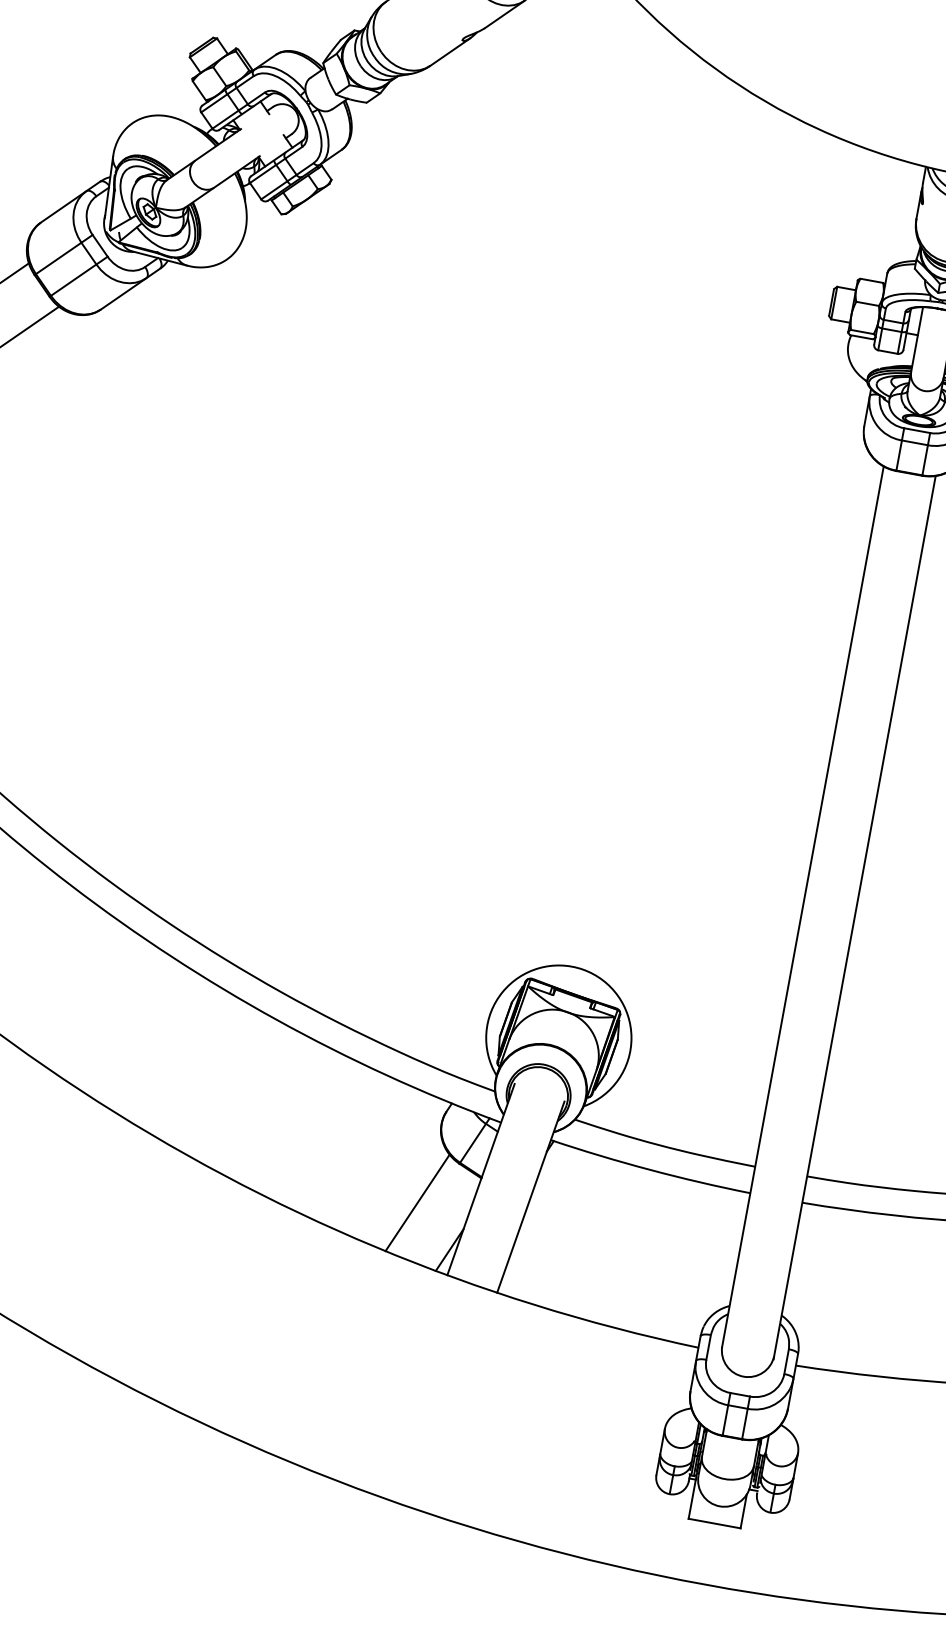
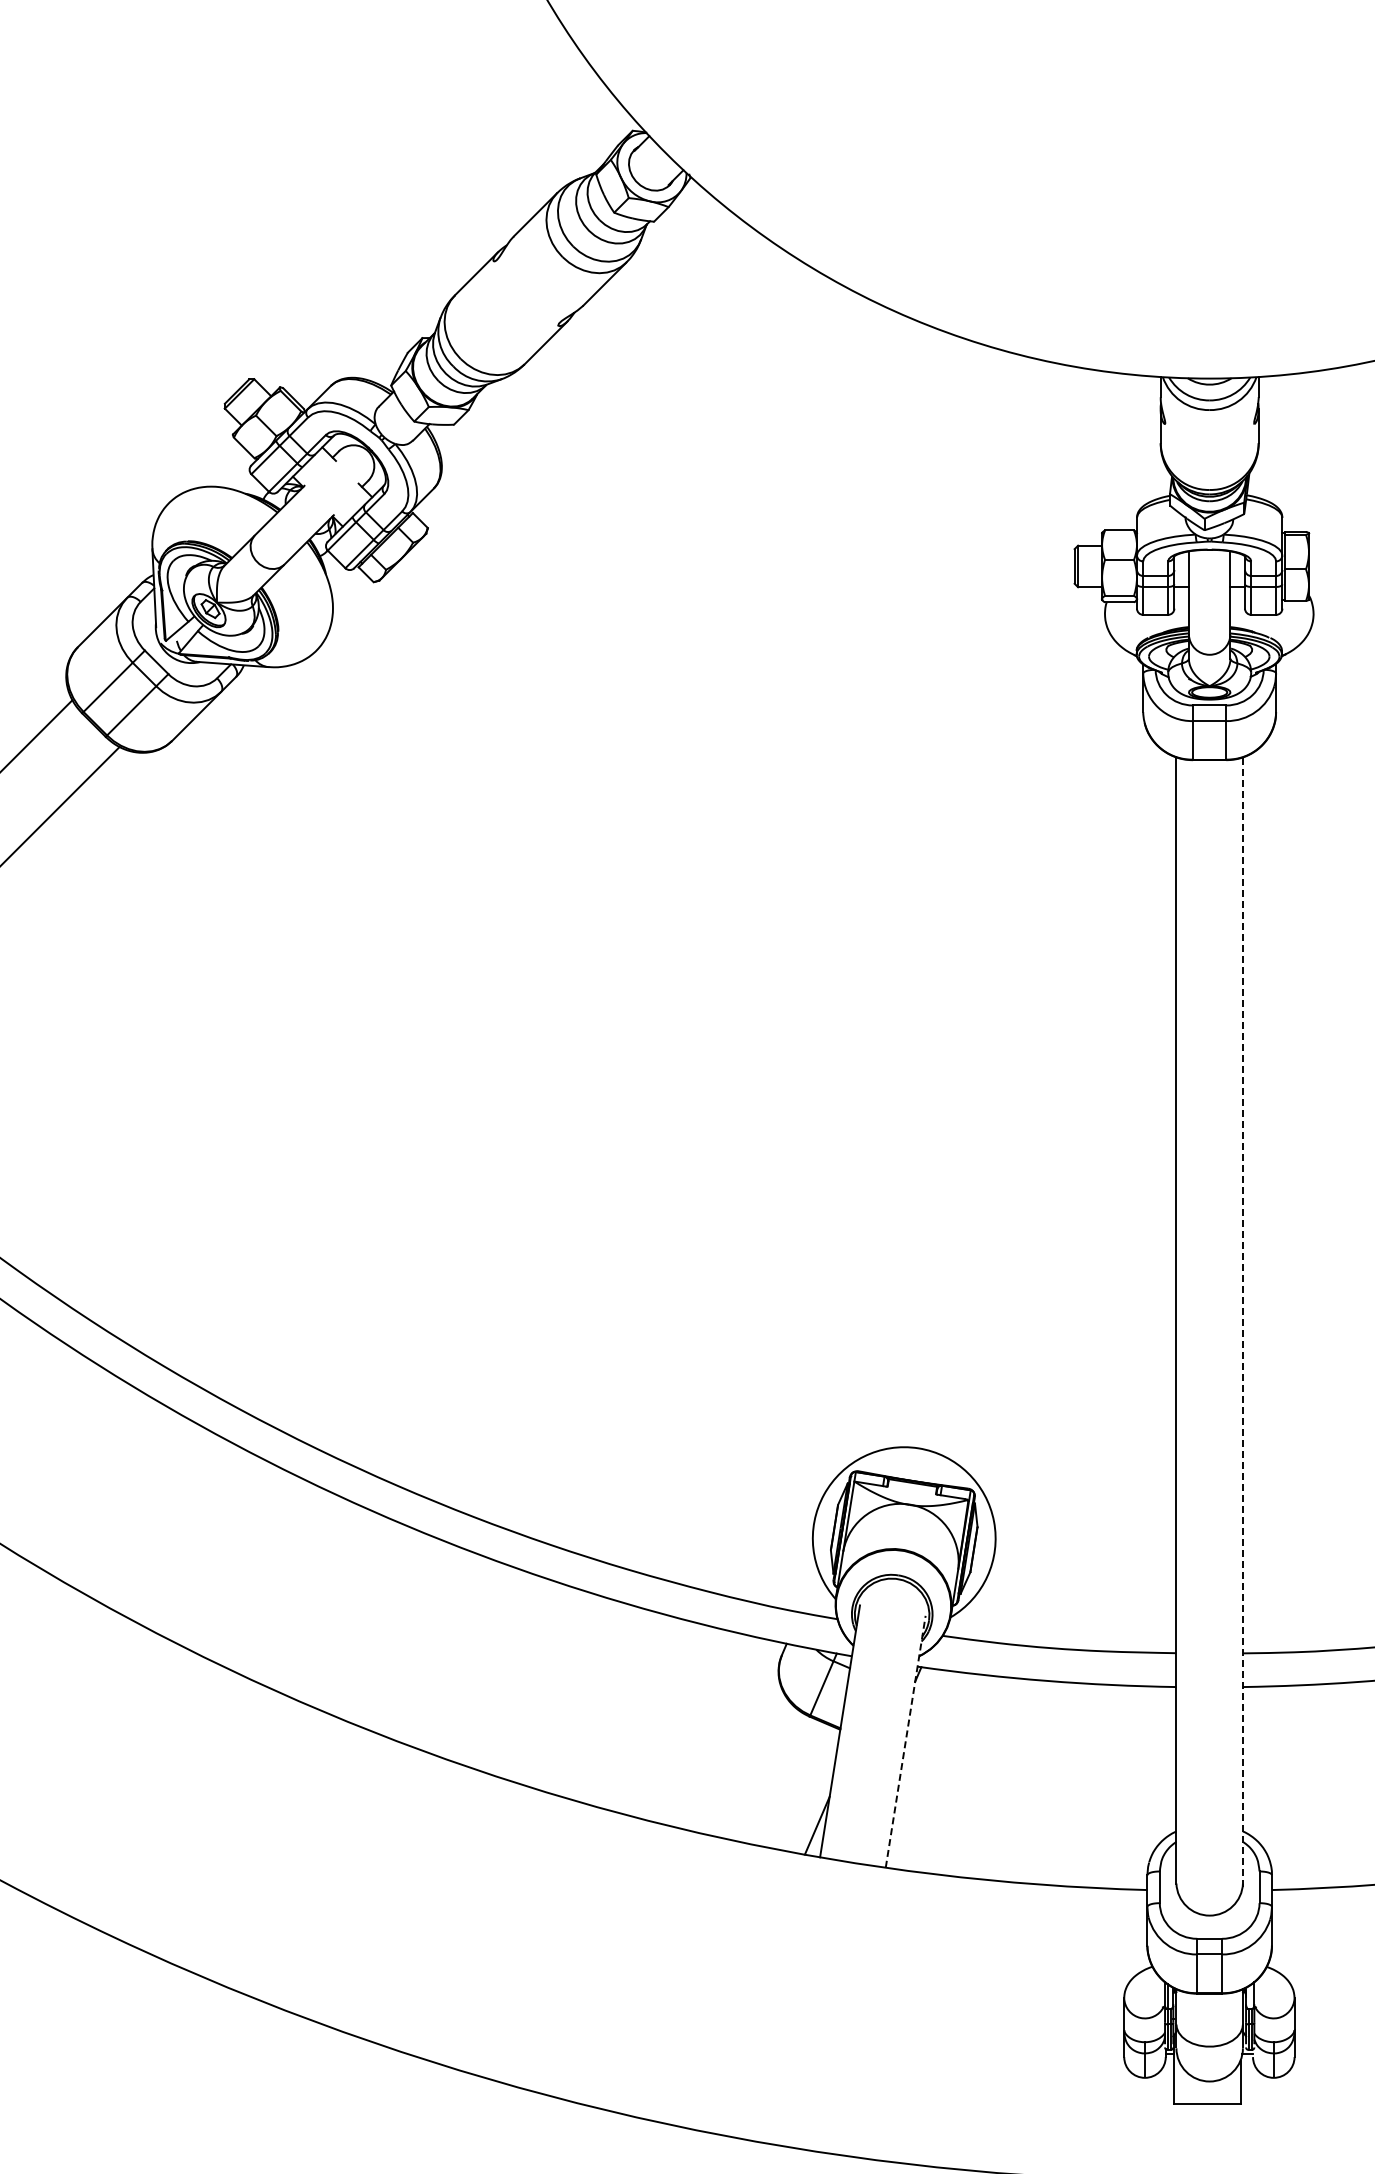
line: (854, 917) -> (1242, 1322), solid -> dashed
line: (530, 1196) -> (905, 1741), solid -> dashed
line: (417, 1202) -> (766, 1774), removed

